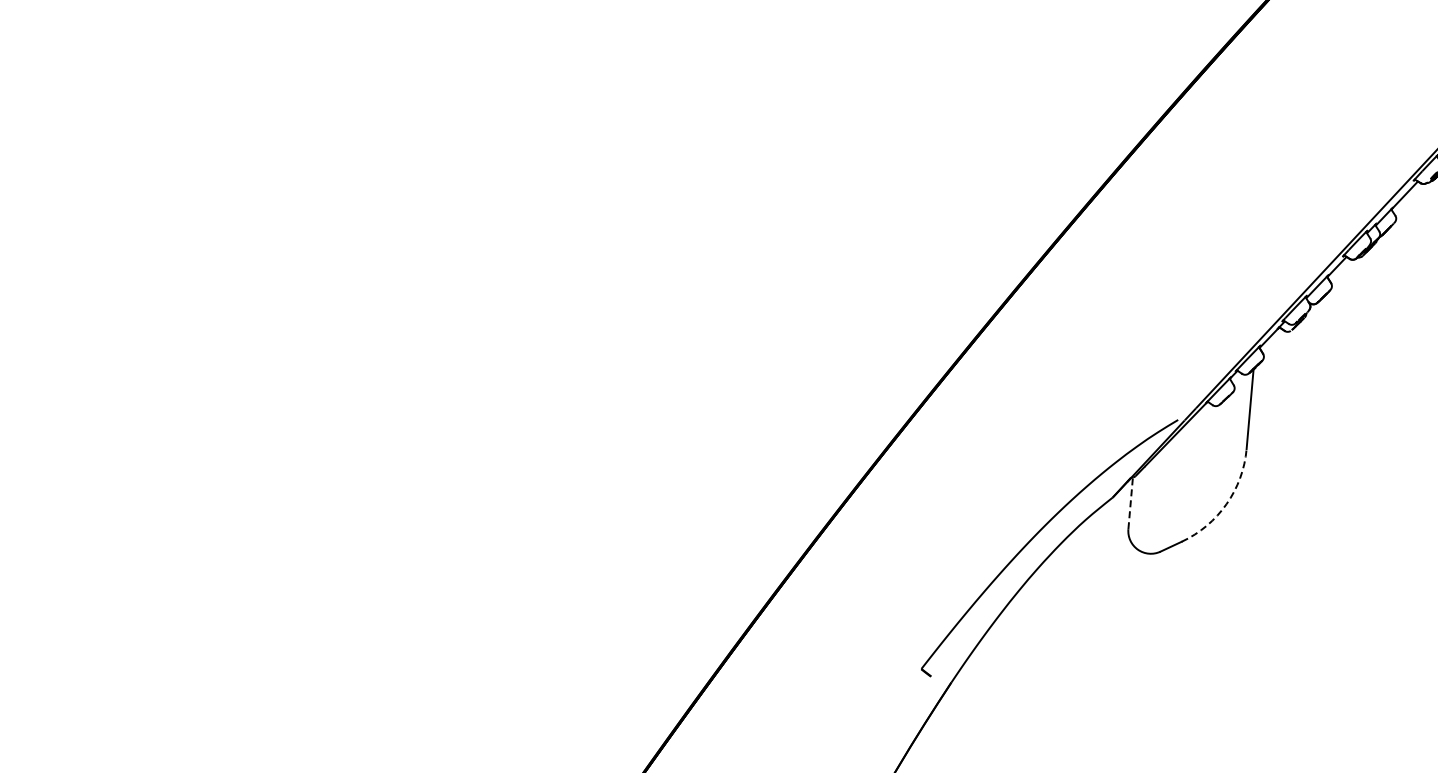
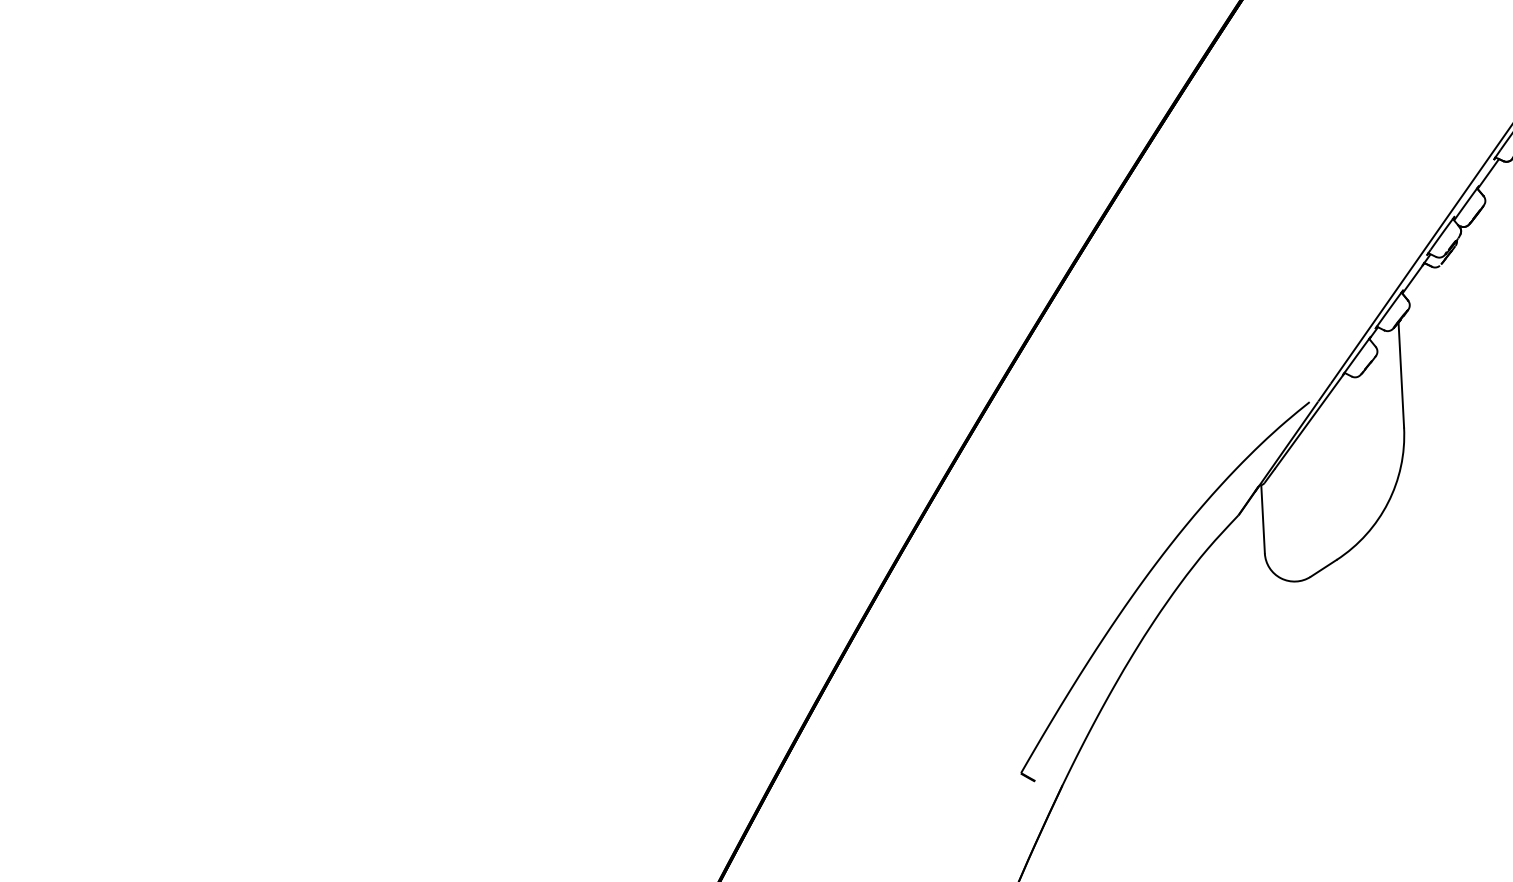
line: (1130, 503) -> (1262, 519), dashed -> solid
arc: (1226, 504) -> (1388, 503), dashed -> solid

